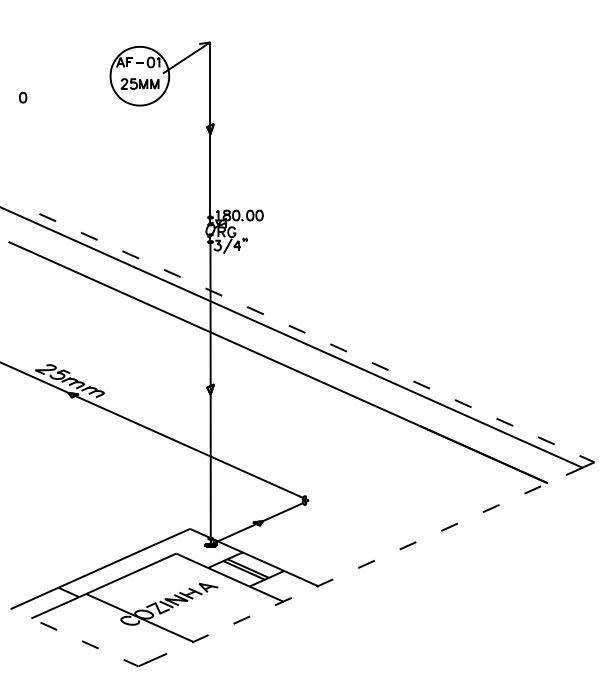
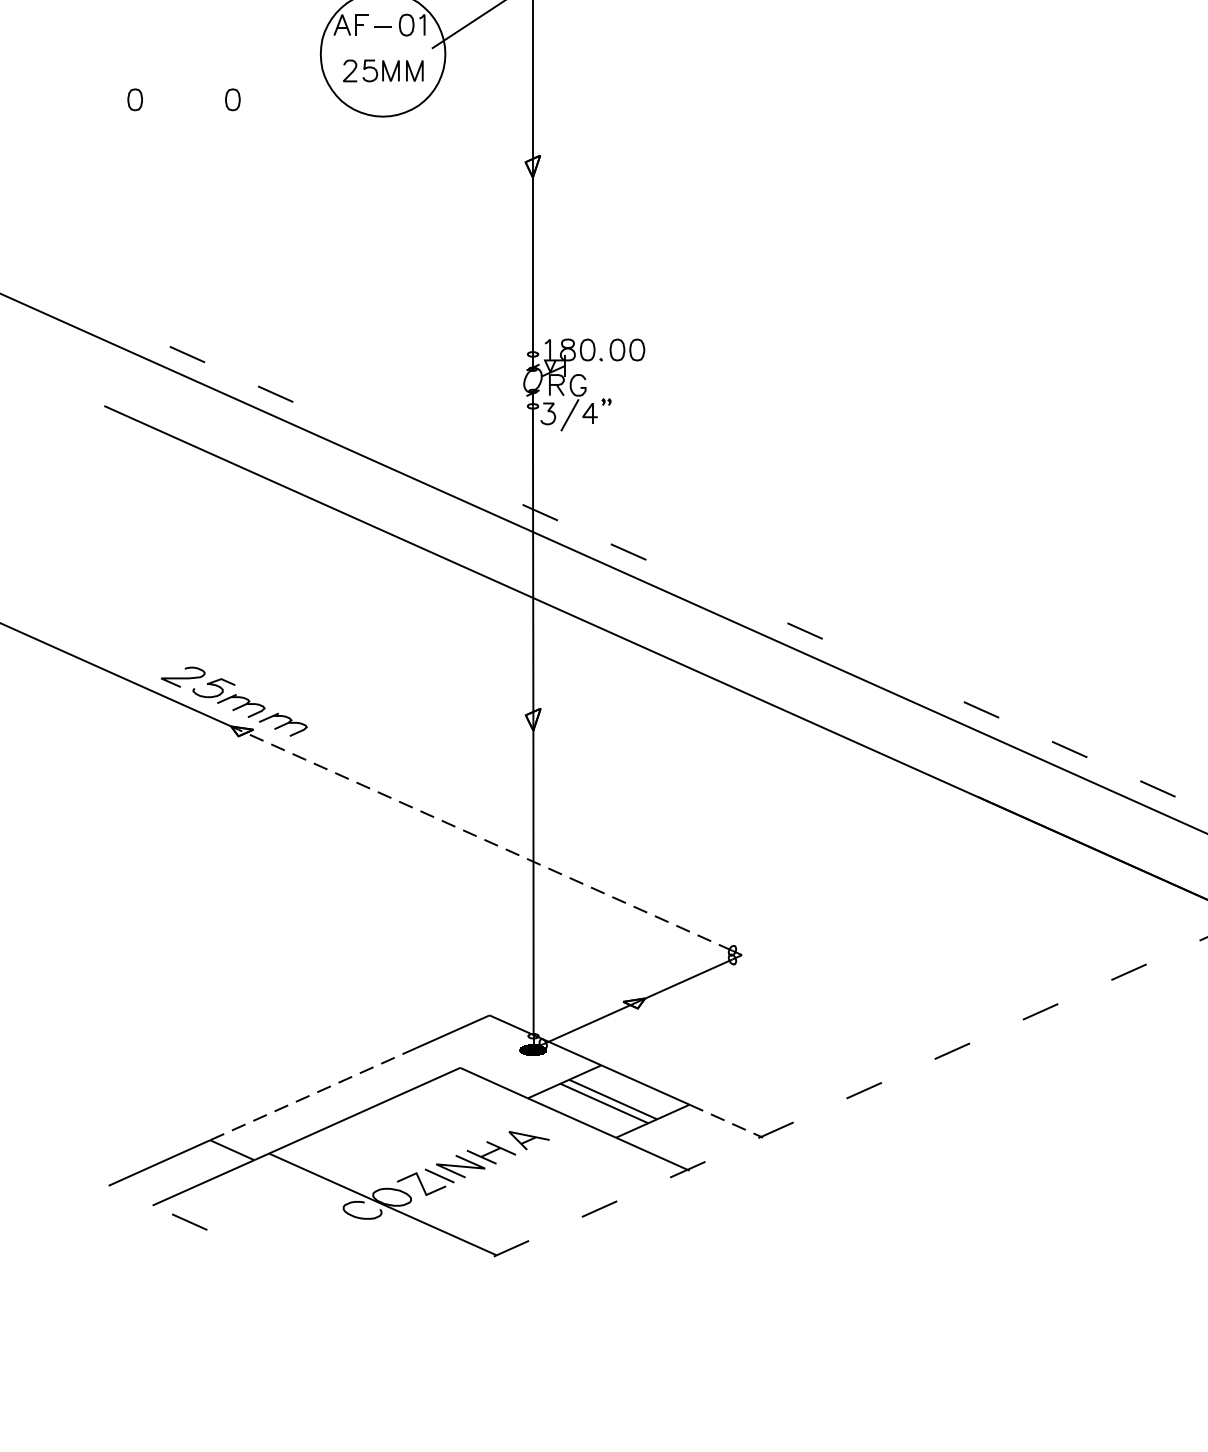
part: (69, 97) -> (233, 99), added
line: (130, 254) -> (363, 432), removed
line: (171, 273) -> (450, 473), removed
line: (296, 328) -> (715, 589), removed
line: (379, 366) -> (891, 670), removed
line: (187, 446) -> (484, 840), solid -> dashed
line: (106, 566) -> (312, 1095), solid -> dashed
line: (301, 578) -> (726, 1120), solid -> dashed
line: (90, 644) -> (278, 1260), removed
part: (145, 659) -> (394, 1292), removed

